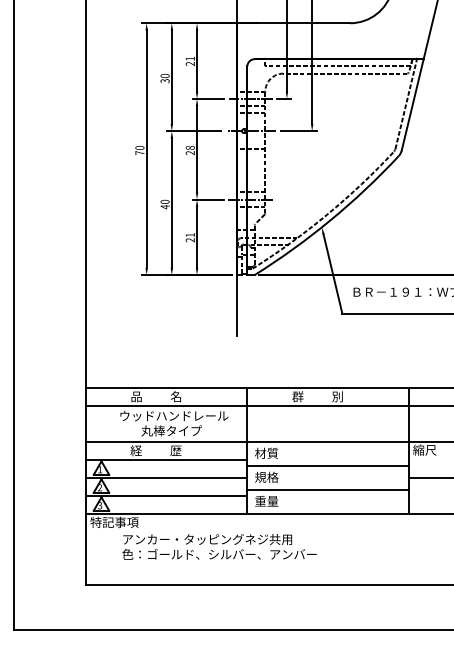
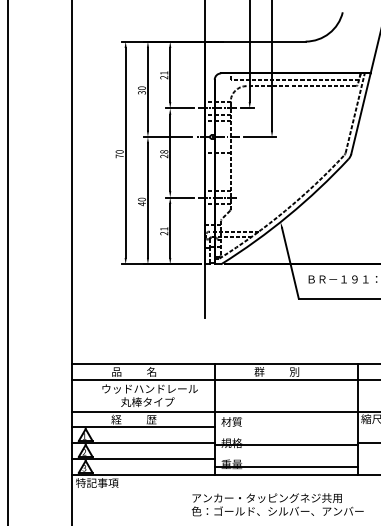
line: (328, 465) -> (286, 445), moved
line: (328, 489) -> (286, 467), moved
text: (219, 546) -> (277, 504), moved

